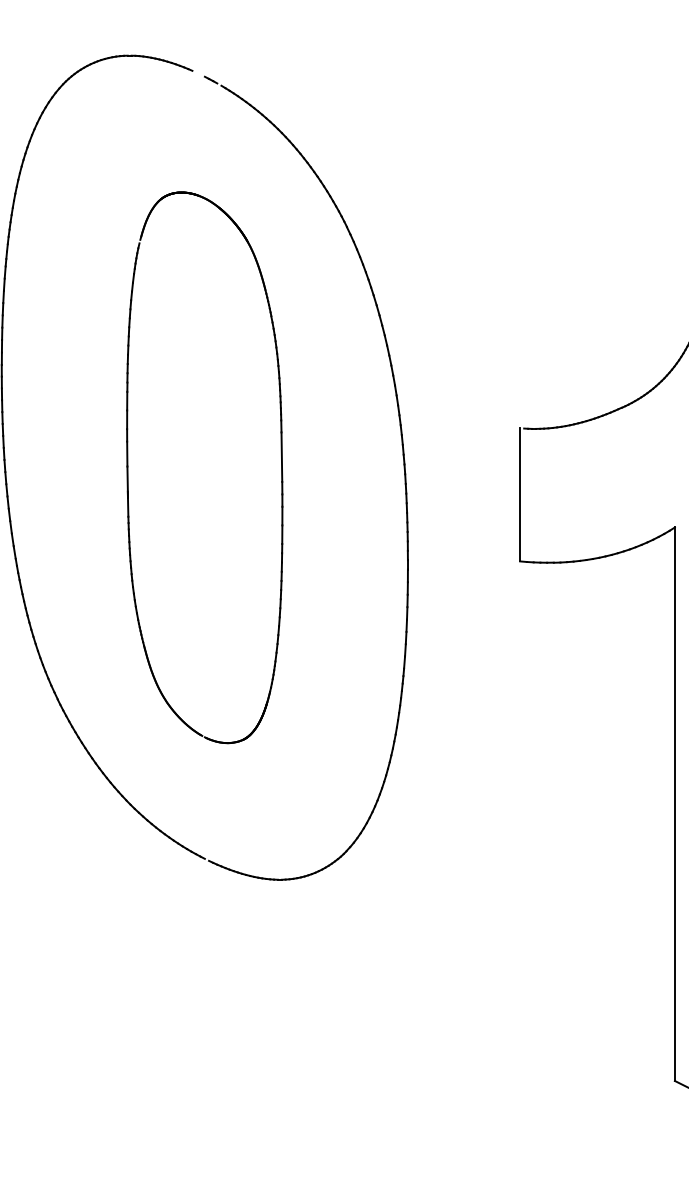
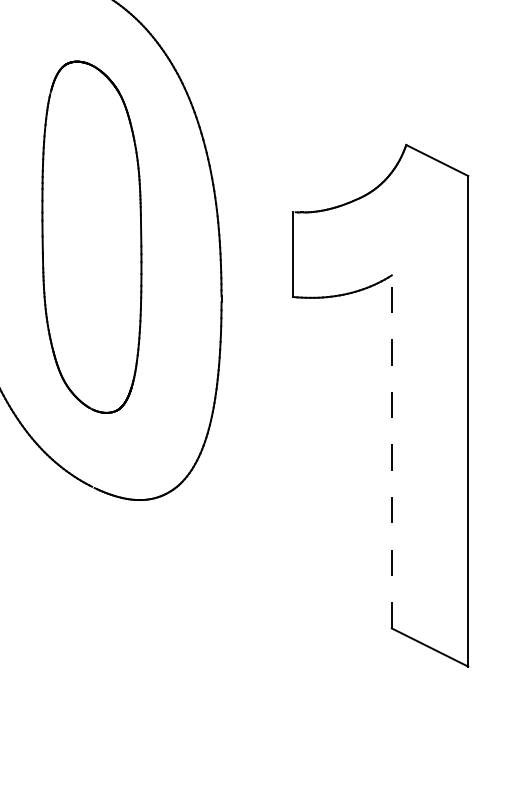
line: (674, 803) -> (391, 451), solid -> dashed

